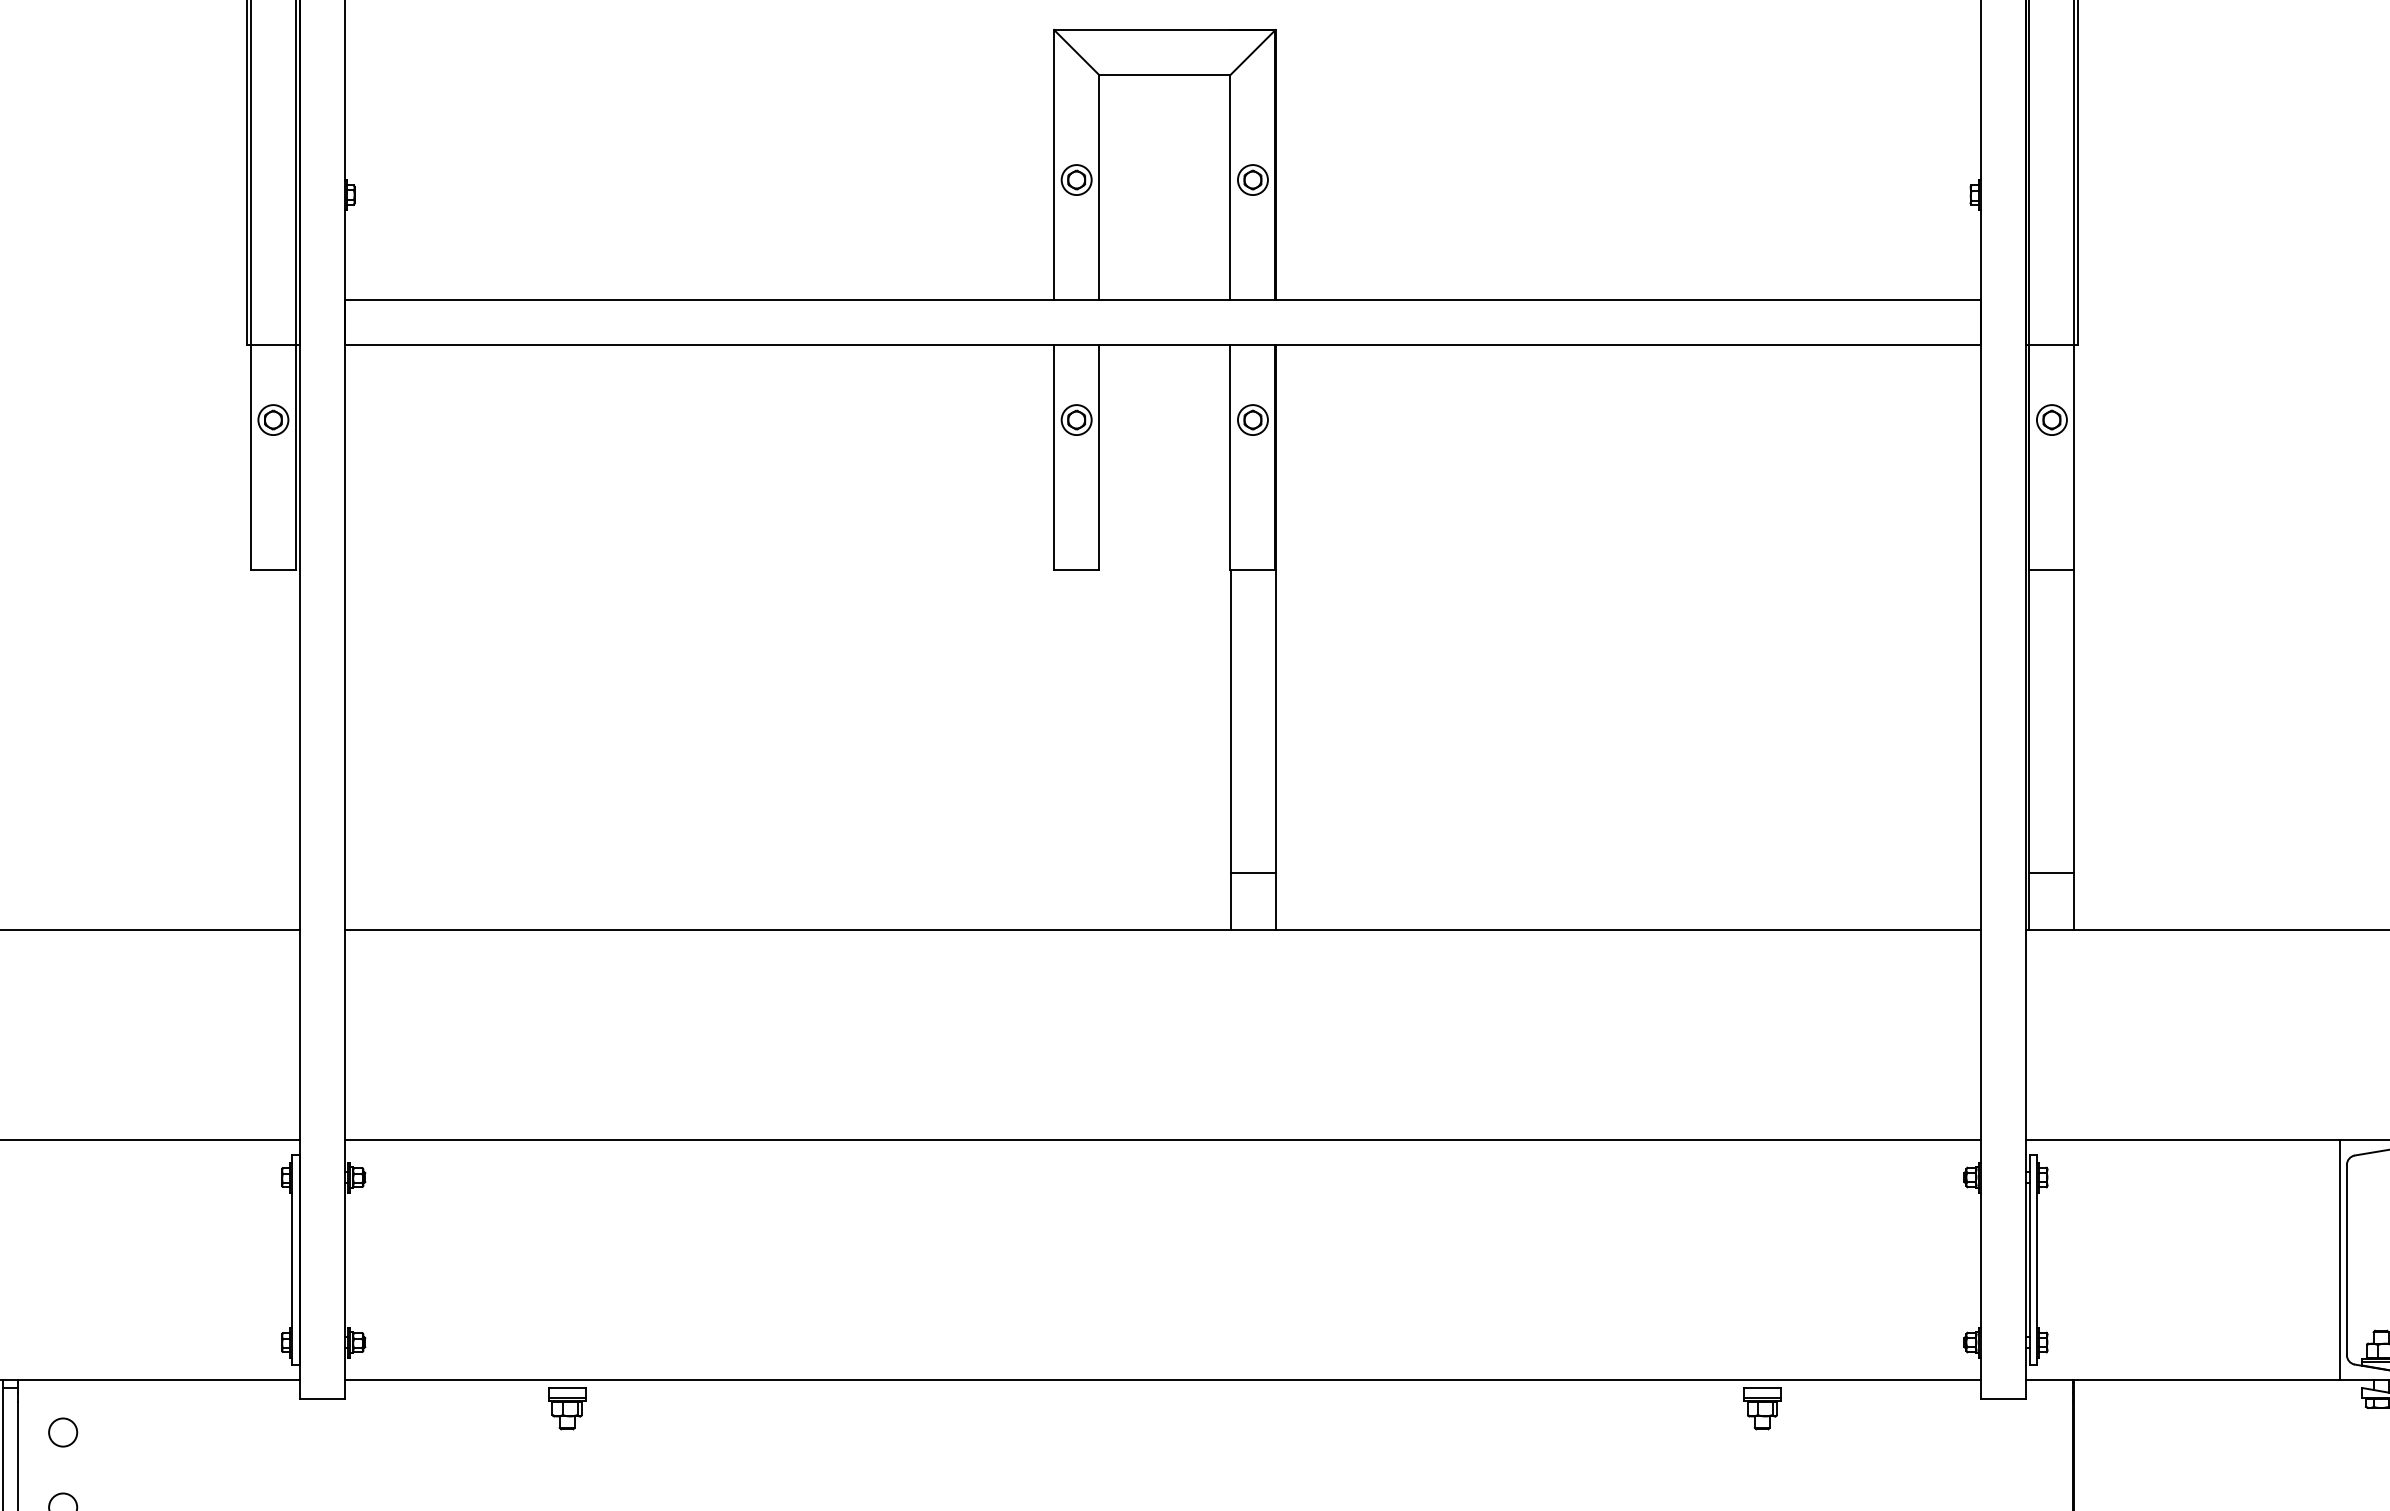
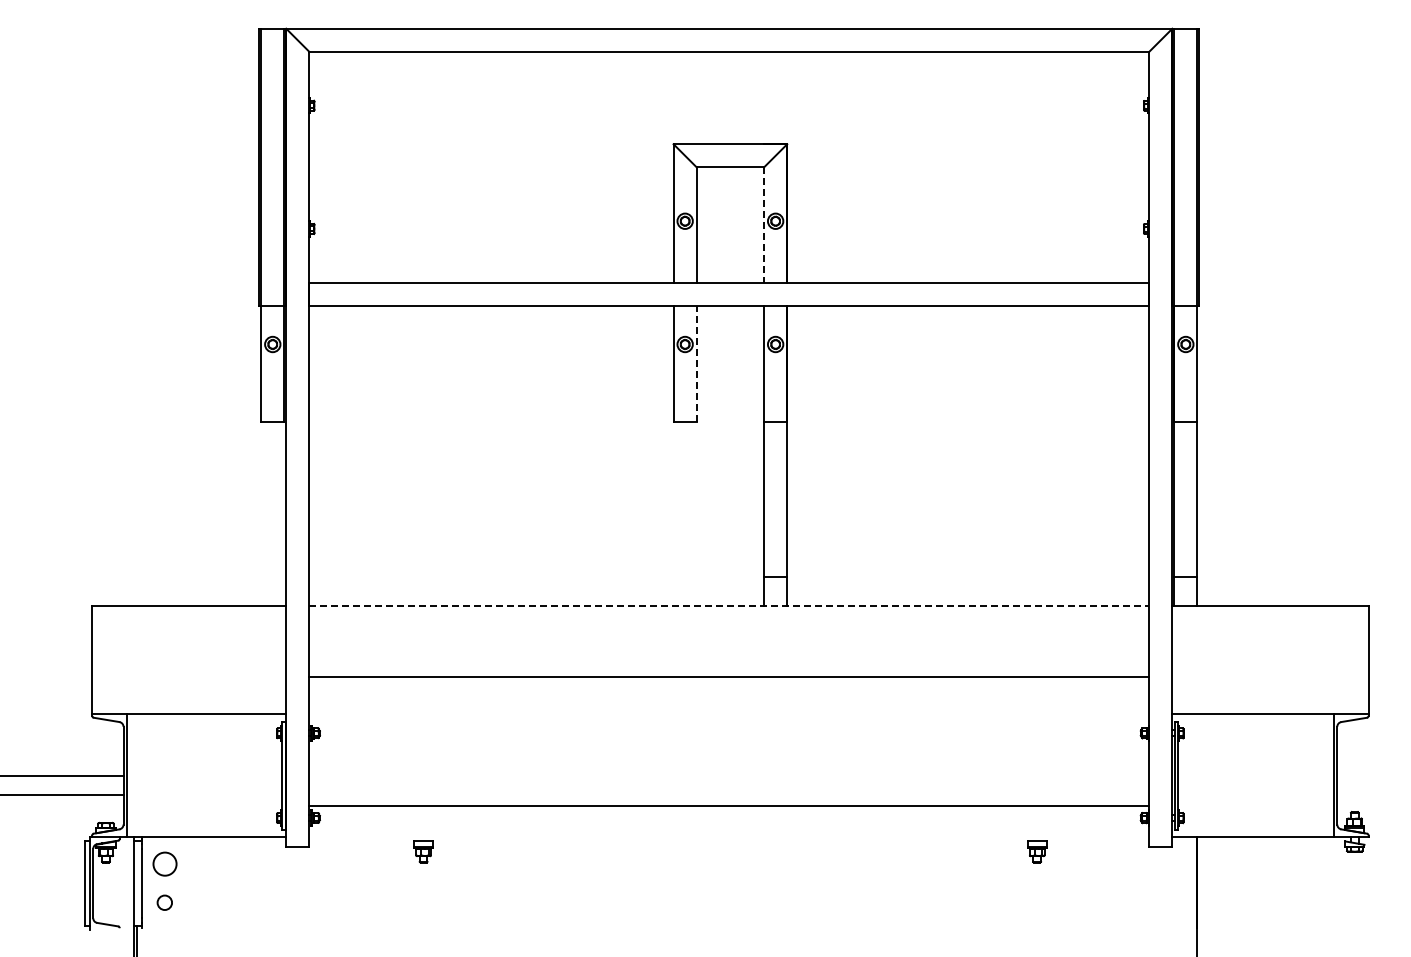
line: (1231, 188) -> (764, 225), solid -> dashed
line: (1098, 457) -> (696, 363), solid -> dashed
line: (1163, 930) -> (729, 606), solid -> dashed
line: (1163, 1140) -> (729, 677), moved
line: (1163, 1380) -> (729, 806), moved
circle: (62, 1432) -> (164, 864), size x1.6

